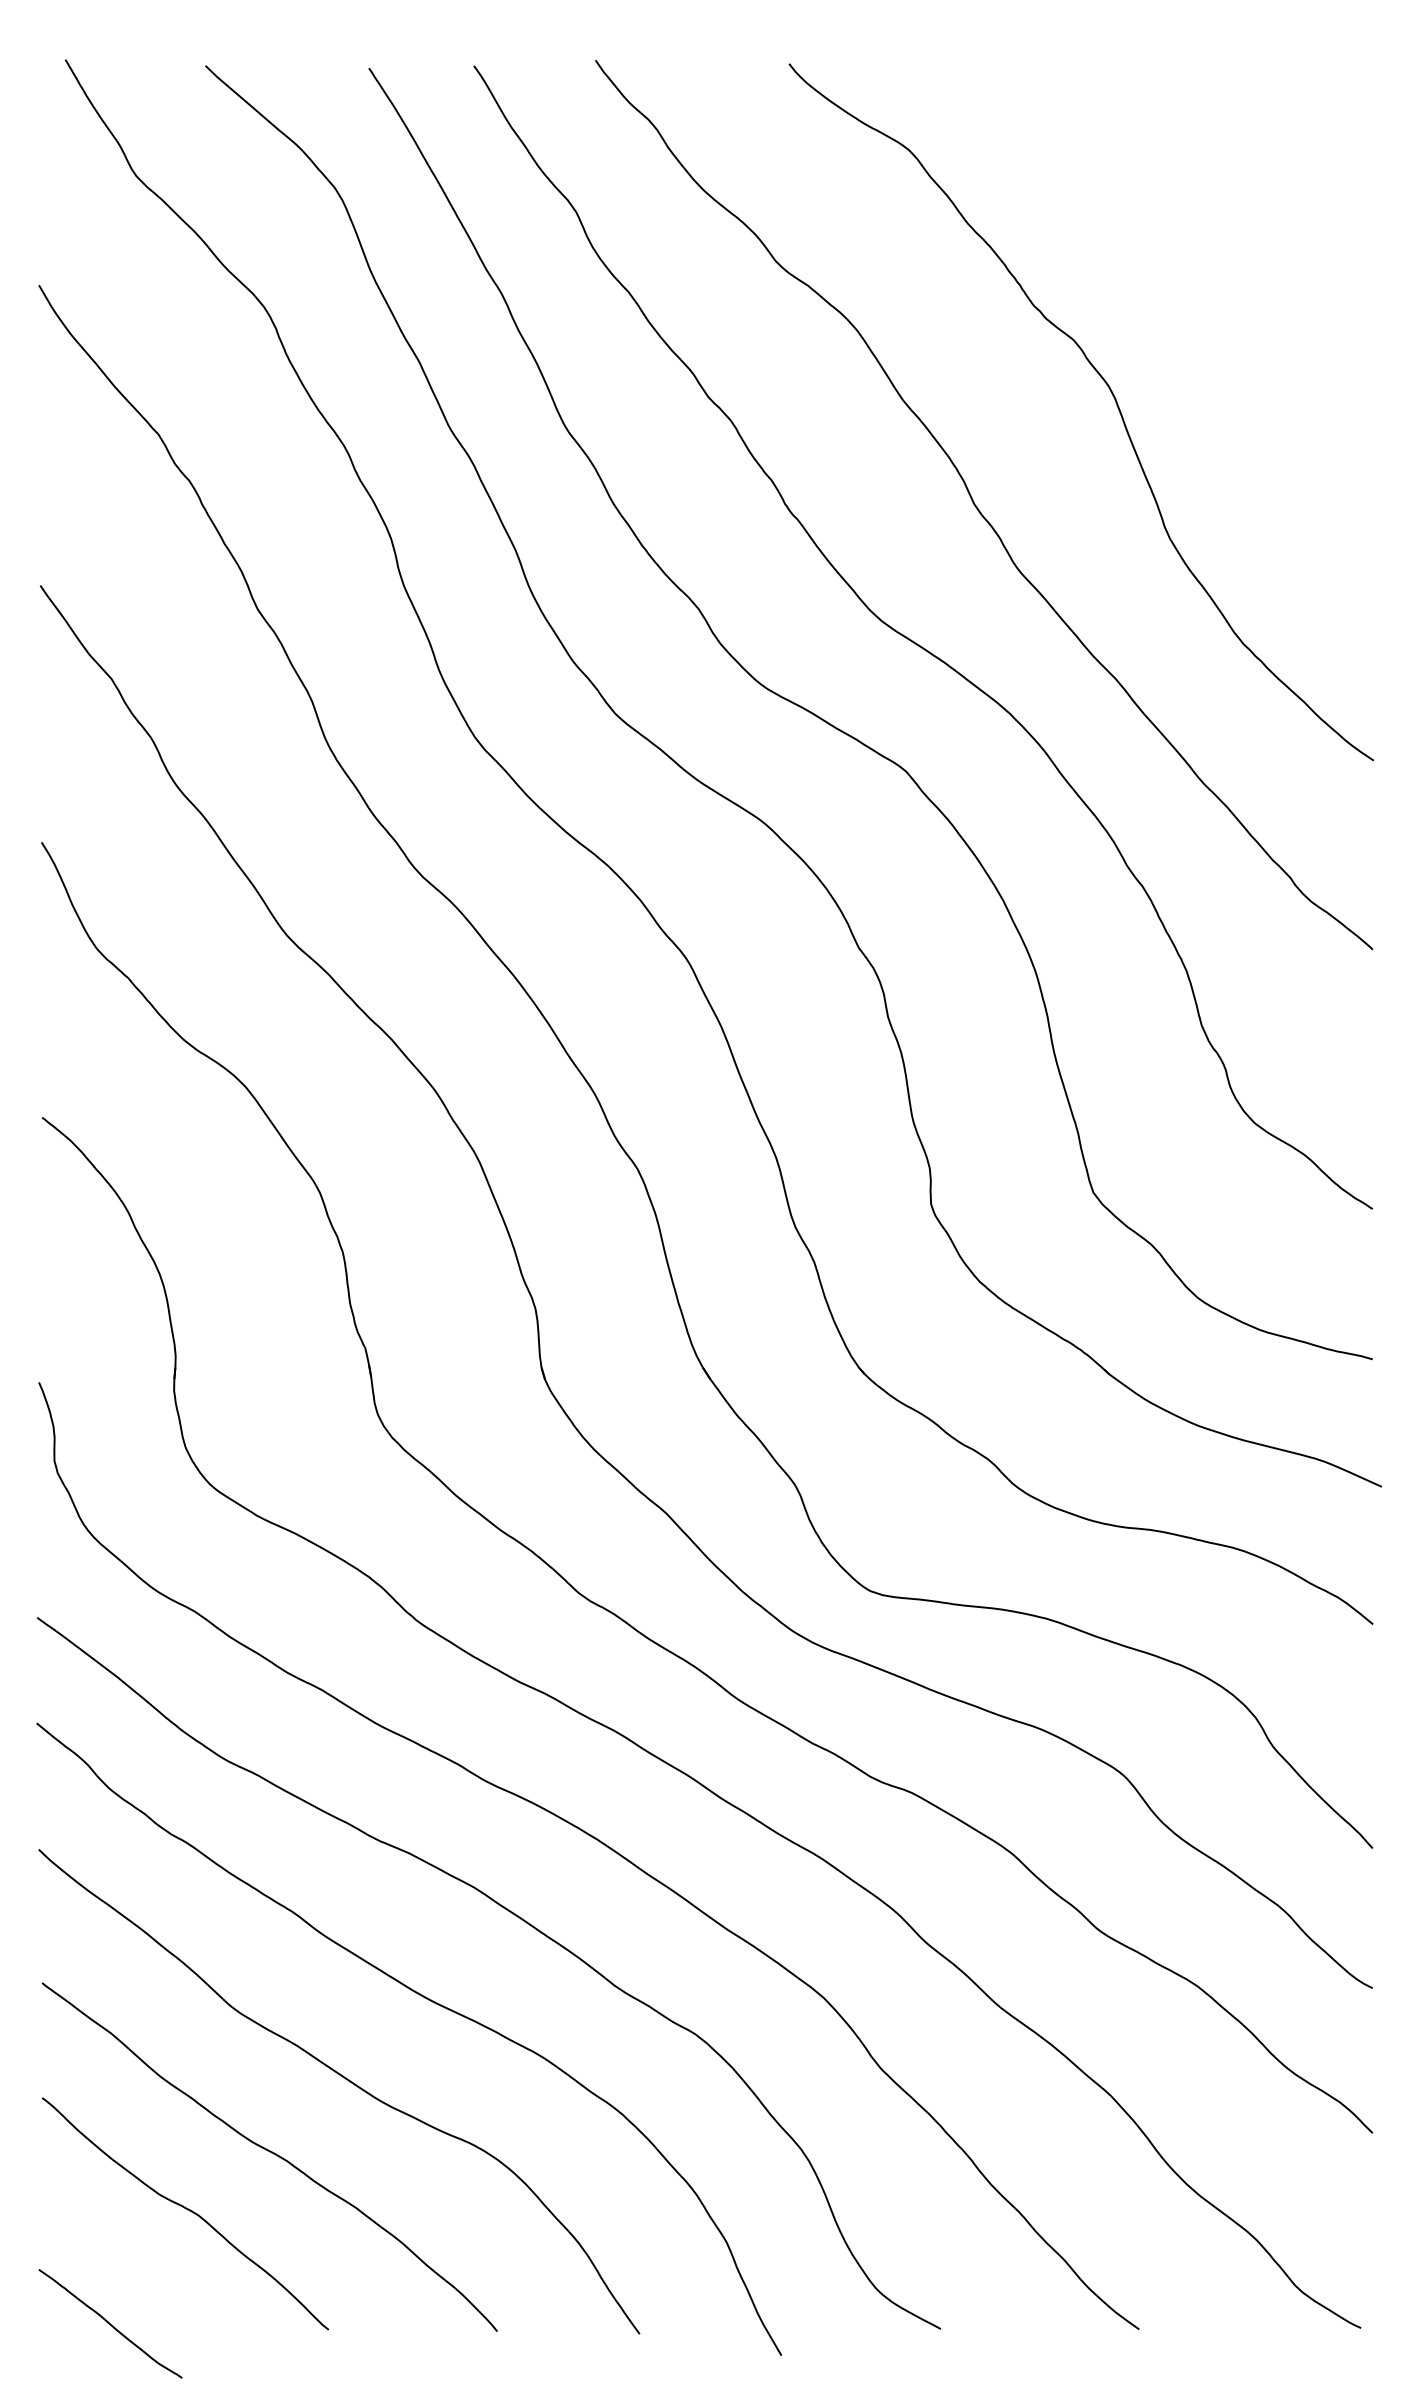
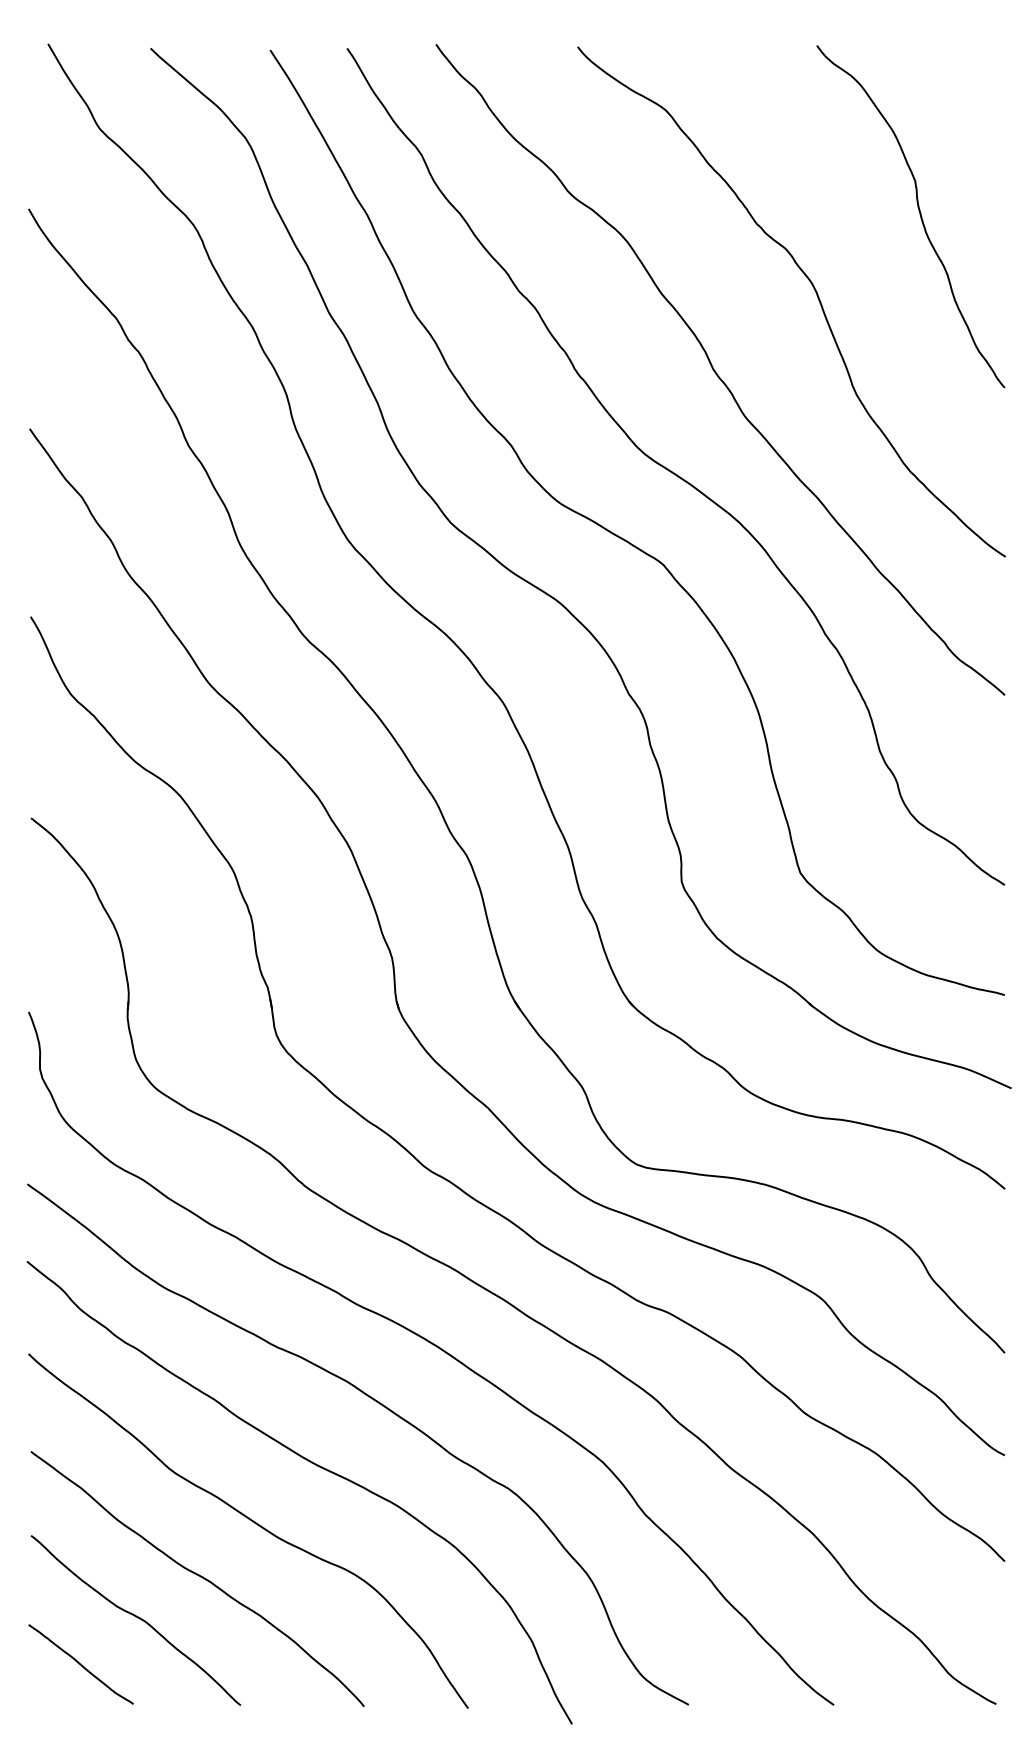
curve: (1256, 293) -> (919, 215), added
curve: (110, 2323) -> (81, 1664), moved

